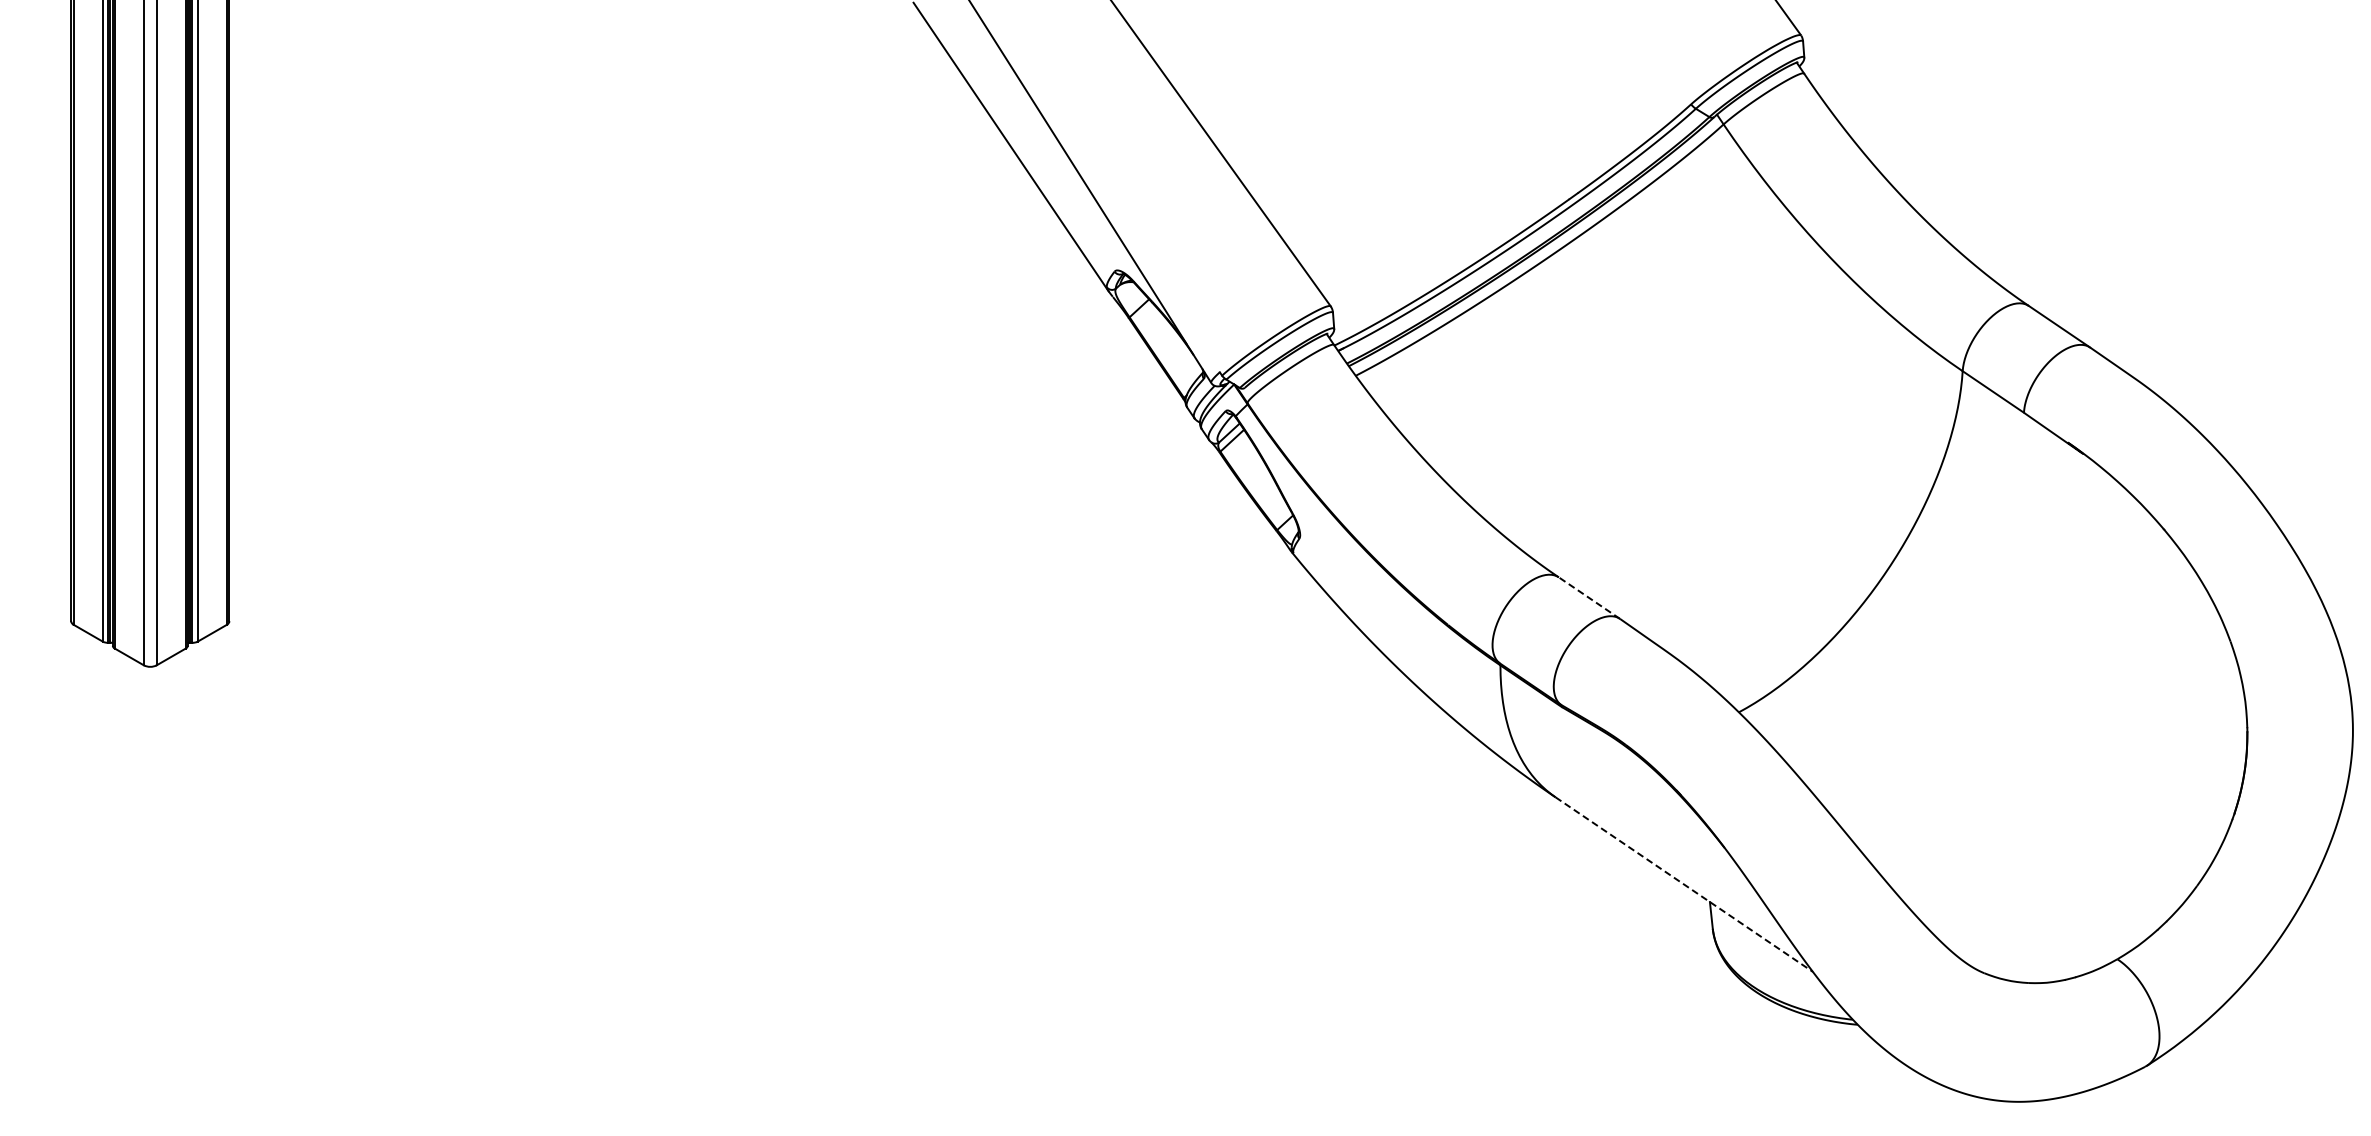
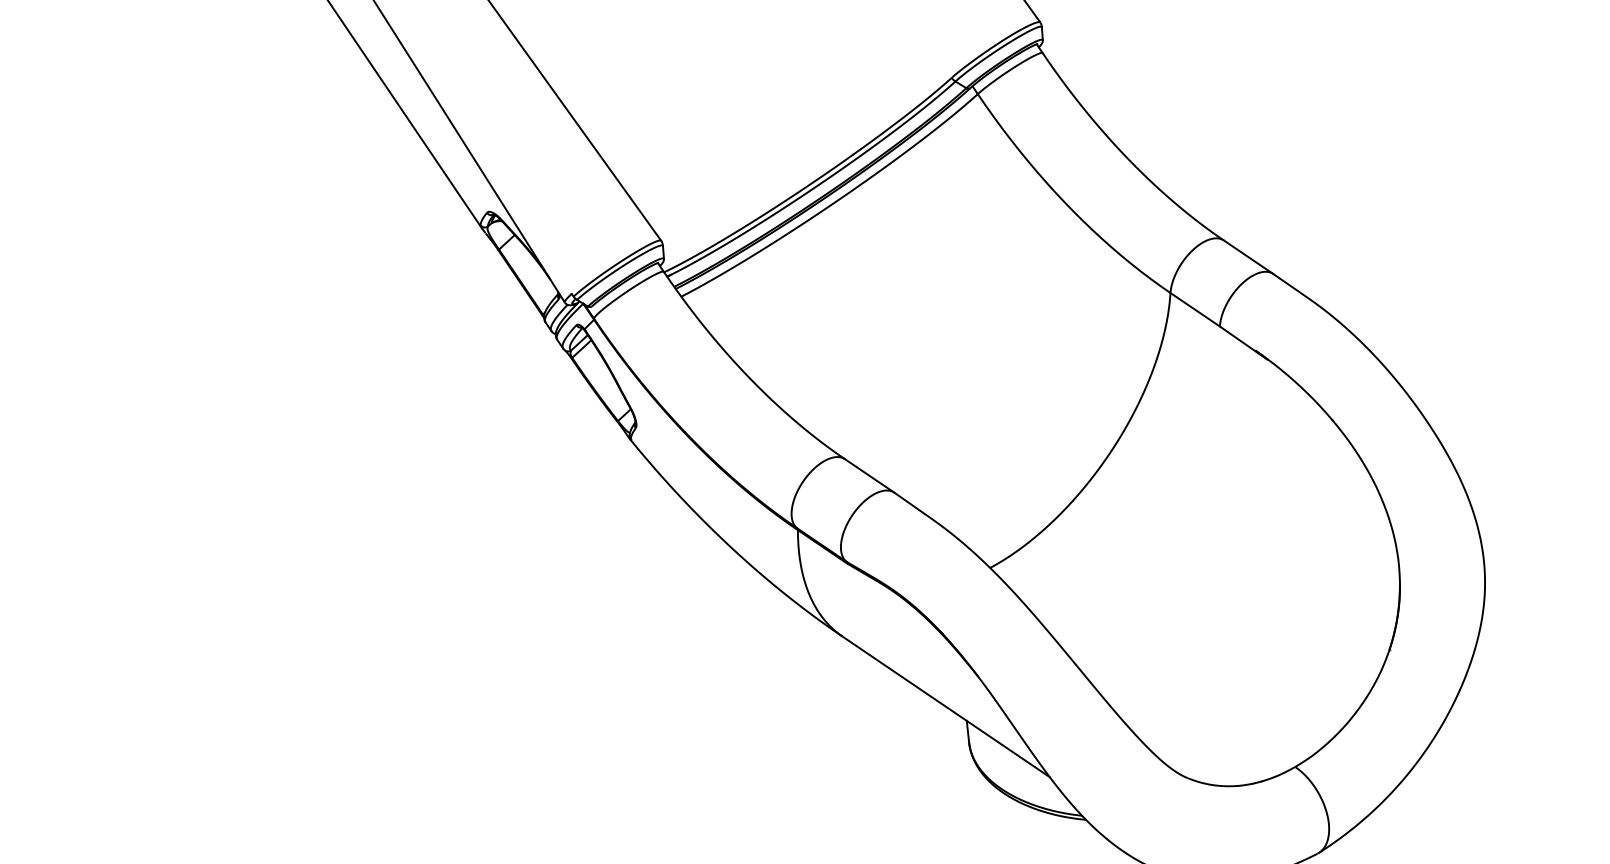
line: (1589, 597) -> (869, 475), dashed -> solid
line: (1684, 884) -> (946, 706), dashed -> solid

